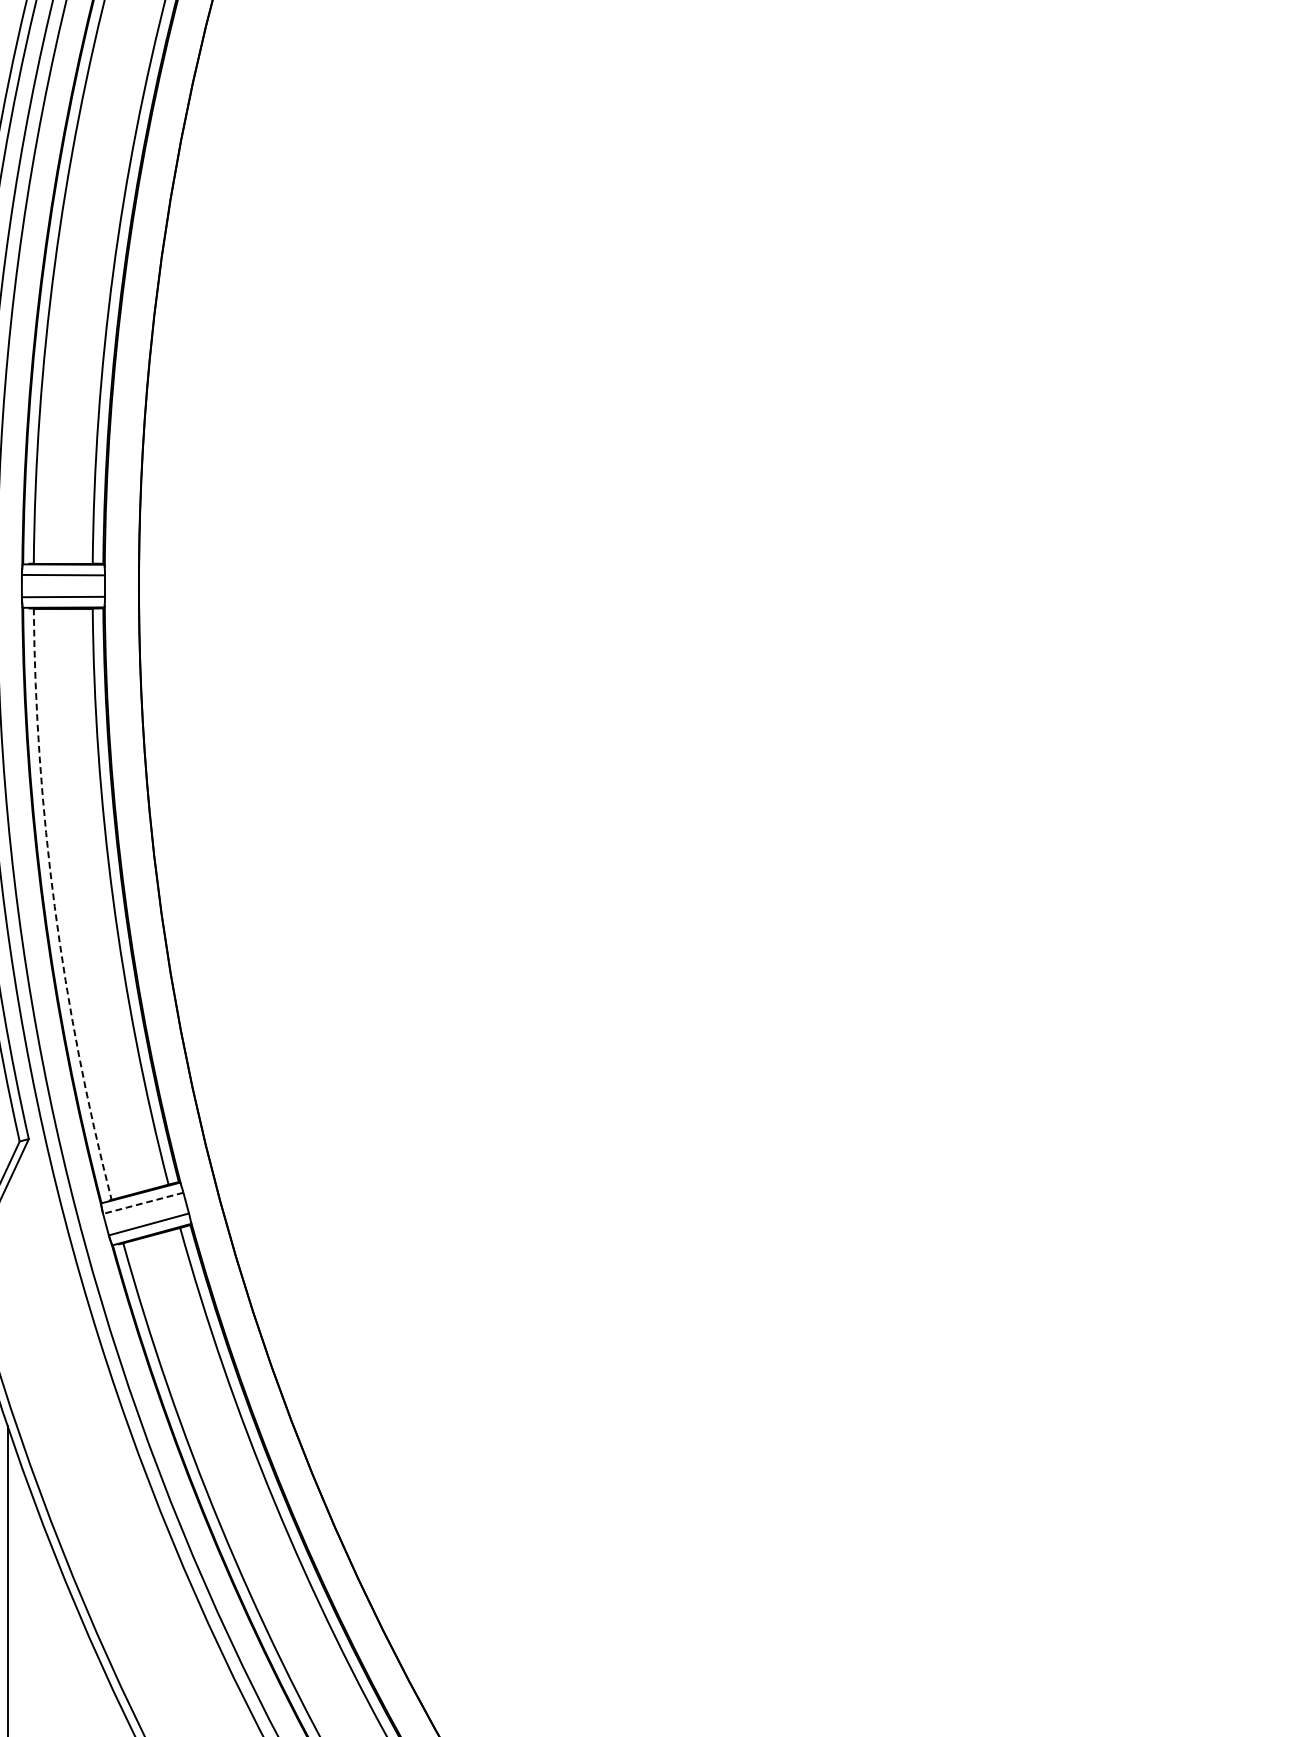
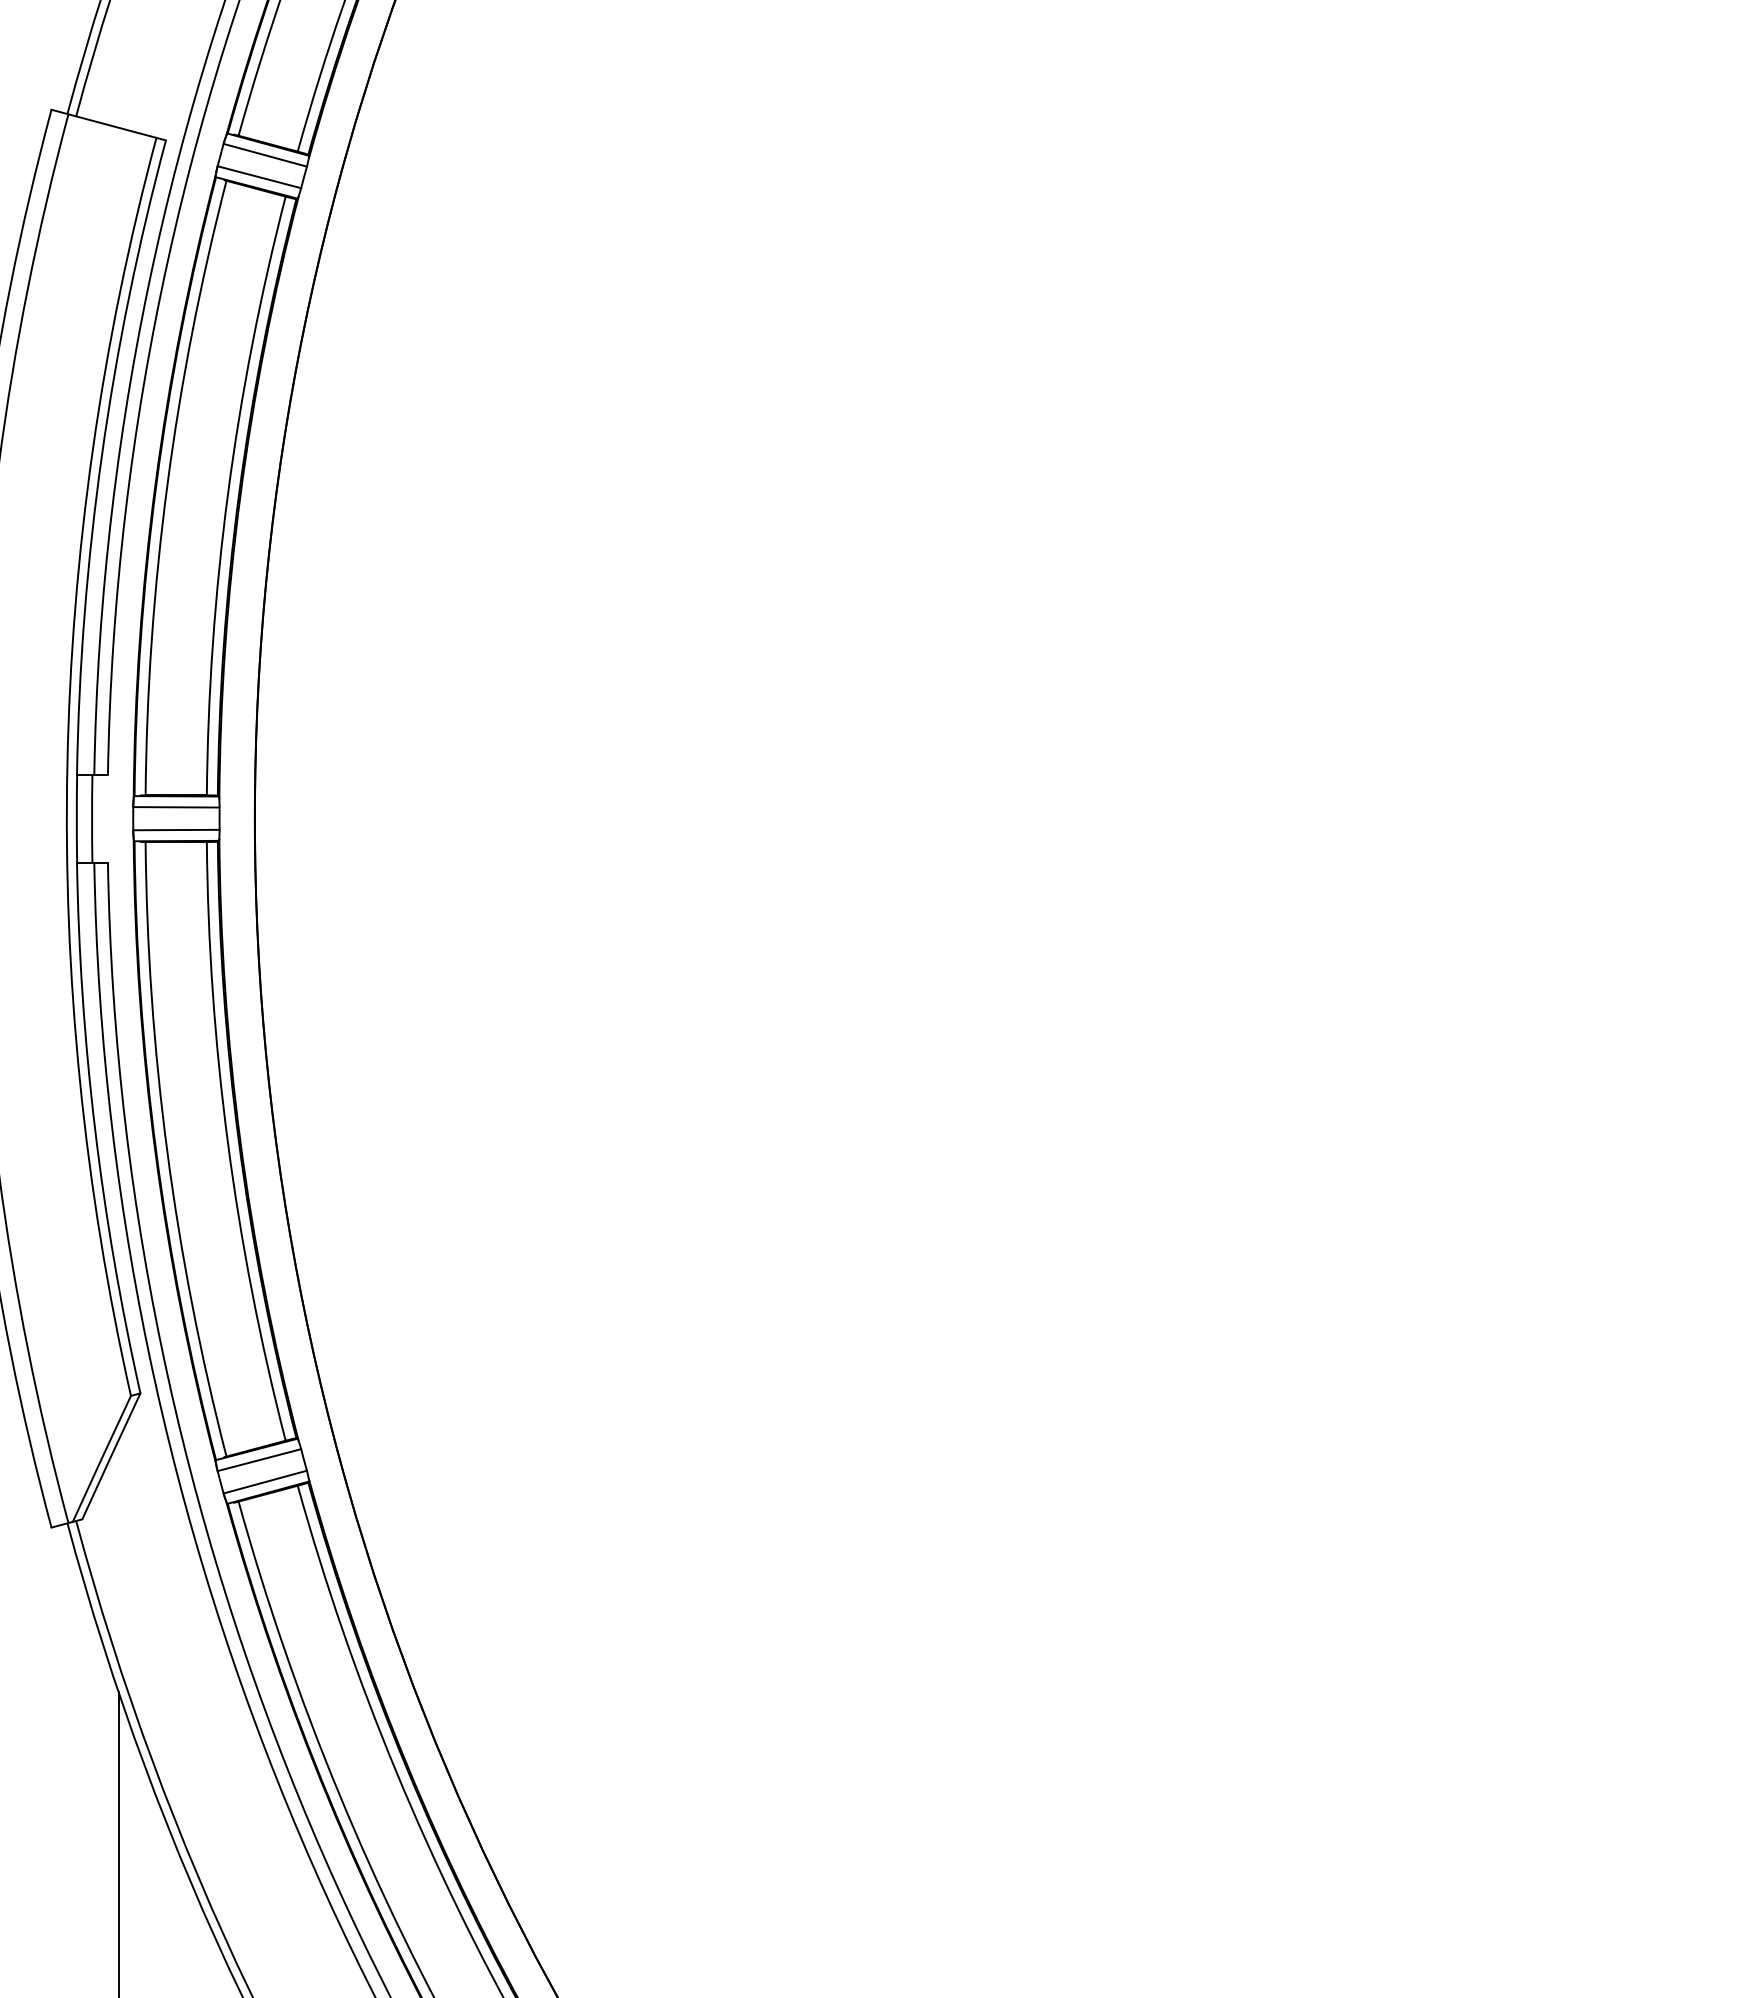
arc: (54, 906) -> (167, 1151), dashed -> solid
line: (142, 1203) -> (258, 1460), dashed -> solid

